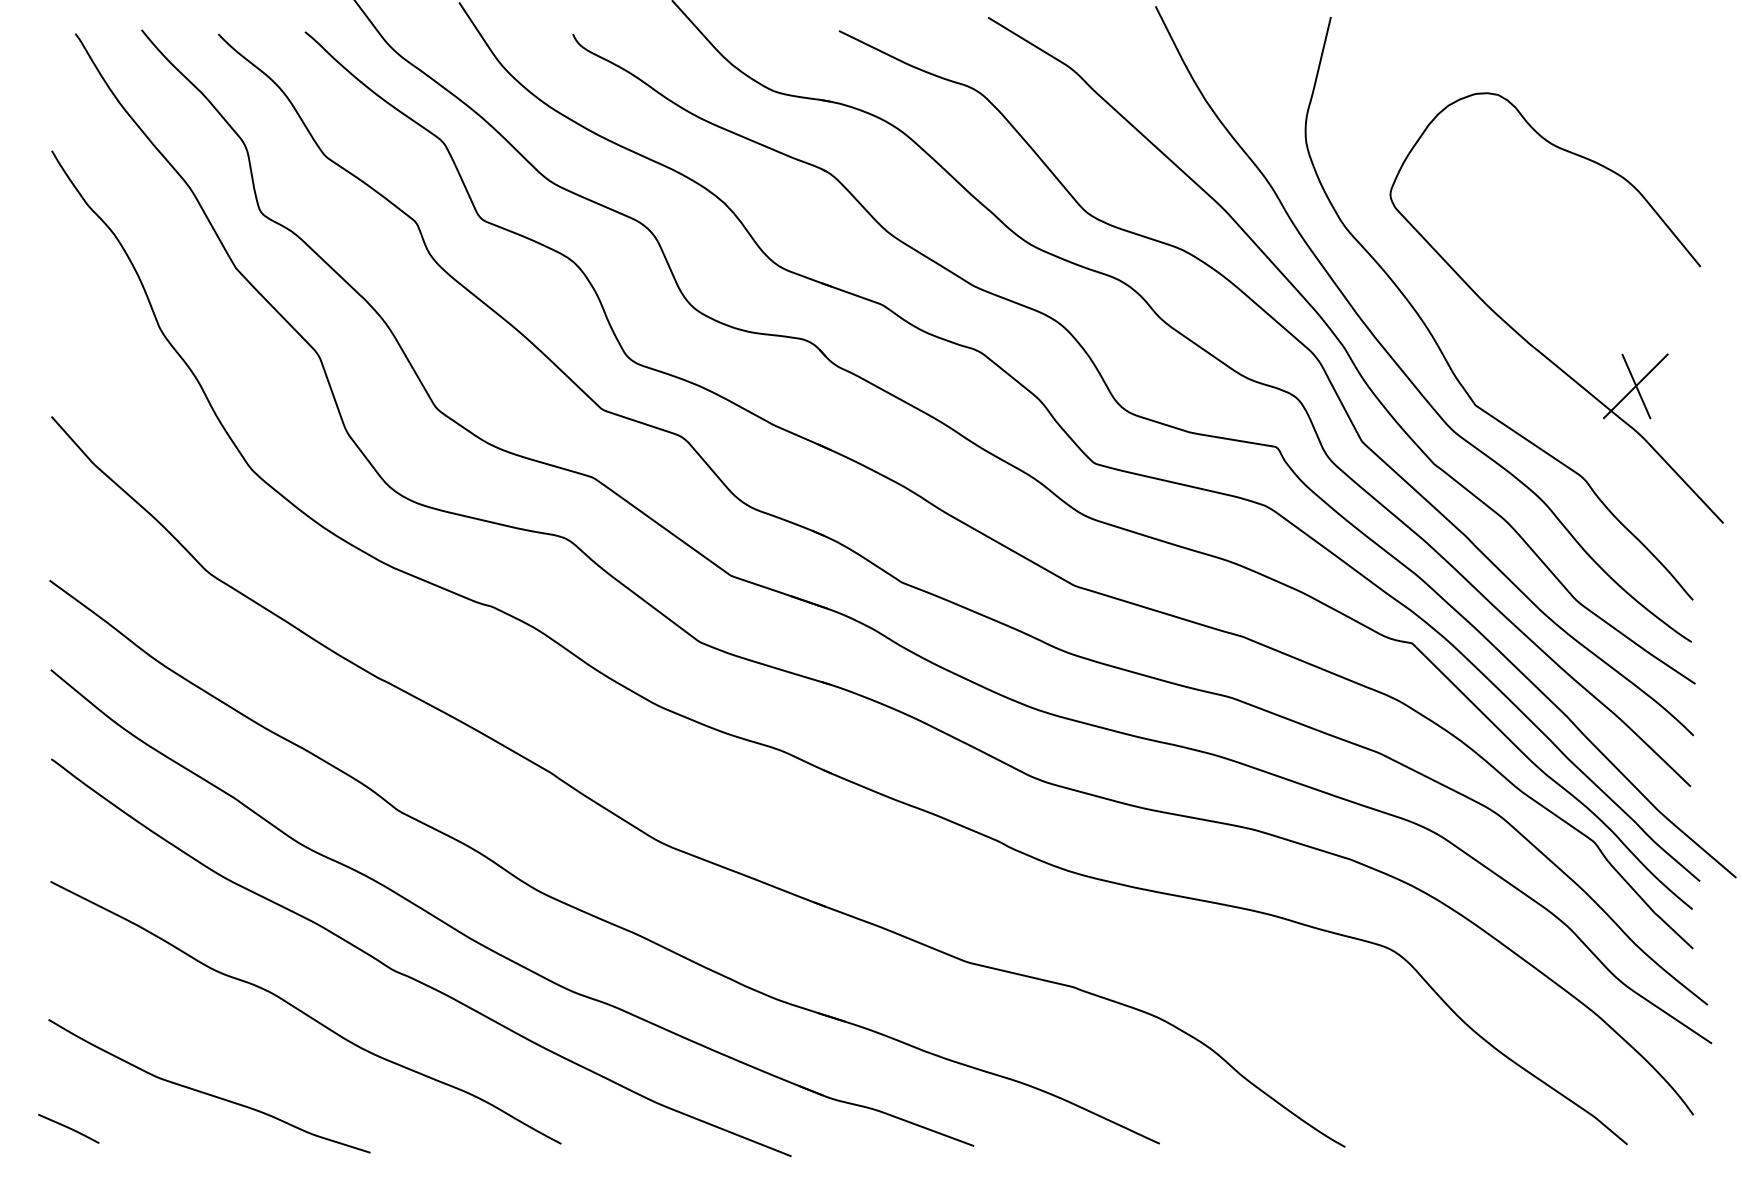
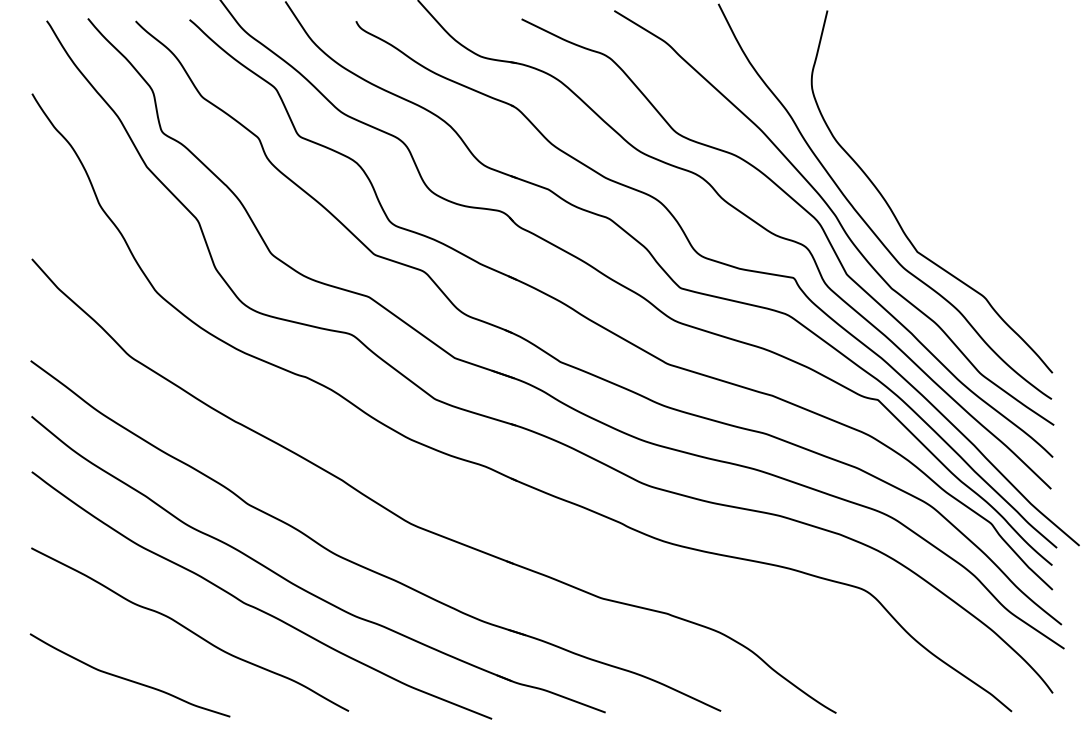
part: (1530, 341) -> (951, 212), removed
line: (68, 1128) -> (42, 701), removed

